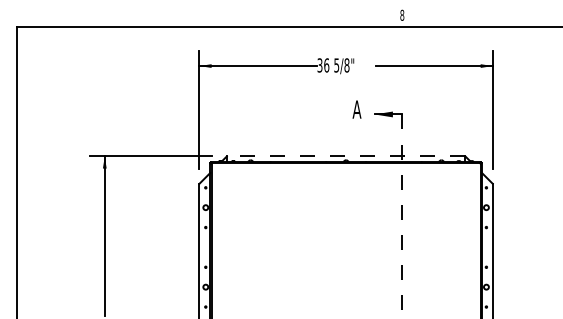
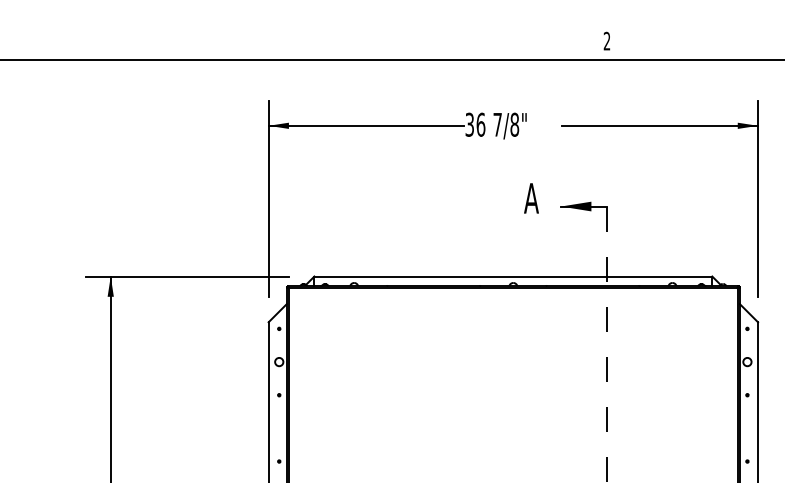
text: (402, 15) -> (607, 41), 8 -> 2
text: (336, 65) -> (497, 124), 5/8" -> 7/8"
line: (345, 156) -> (512, 276), dashed -> solid

